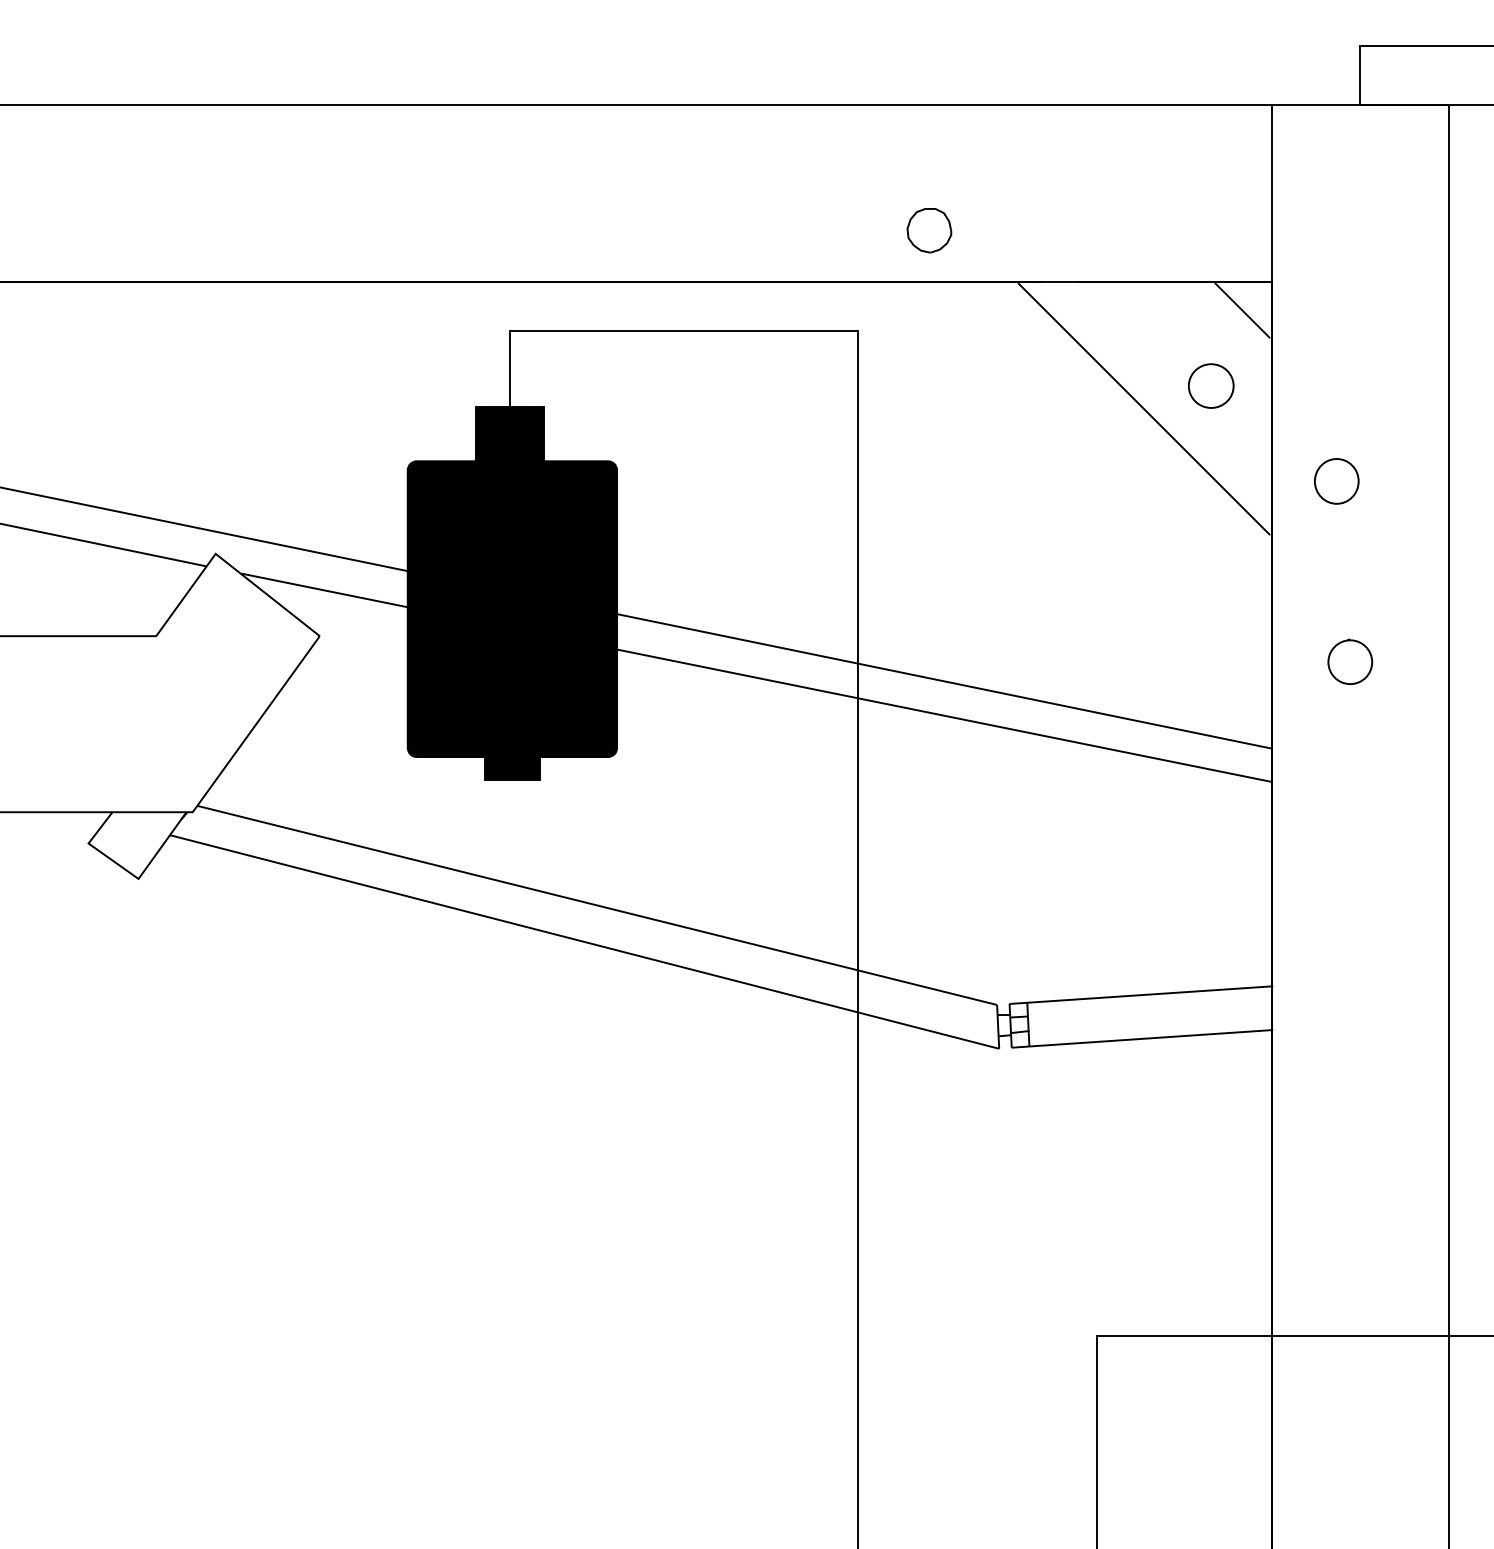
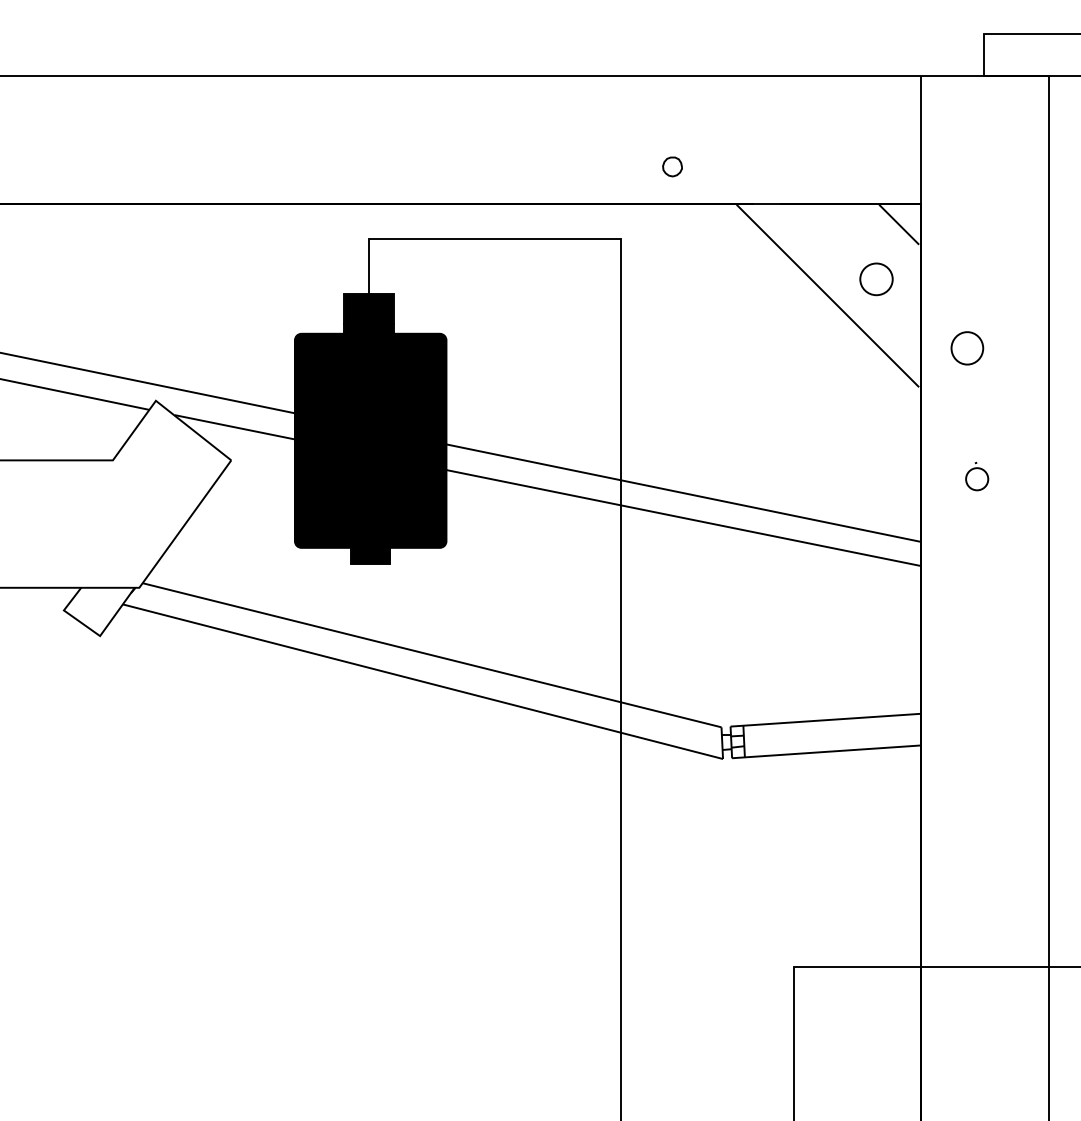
part: (929, 230) -> (672, 166), size x0.6
circle: (1350, 662) -> (977, 479), size x0.7

